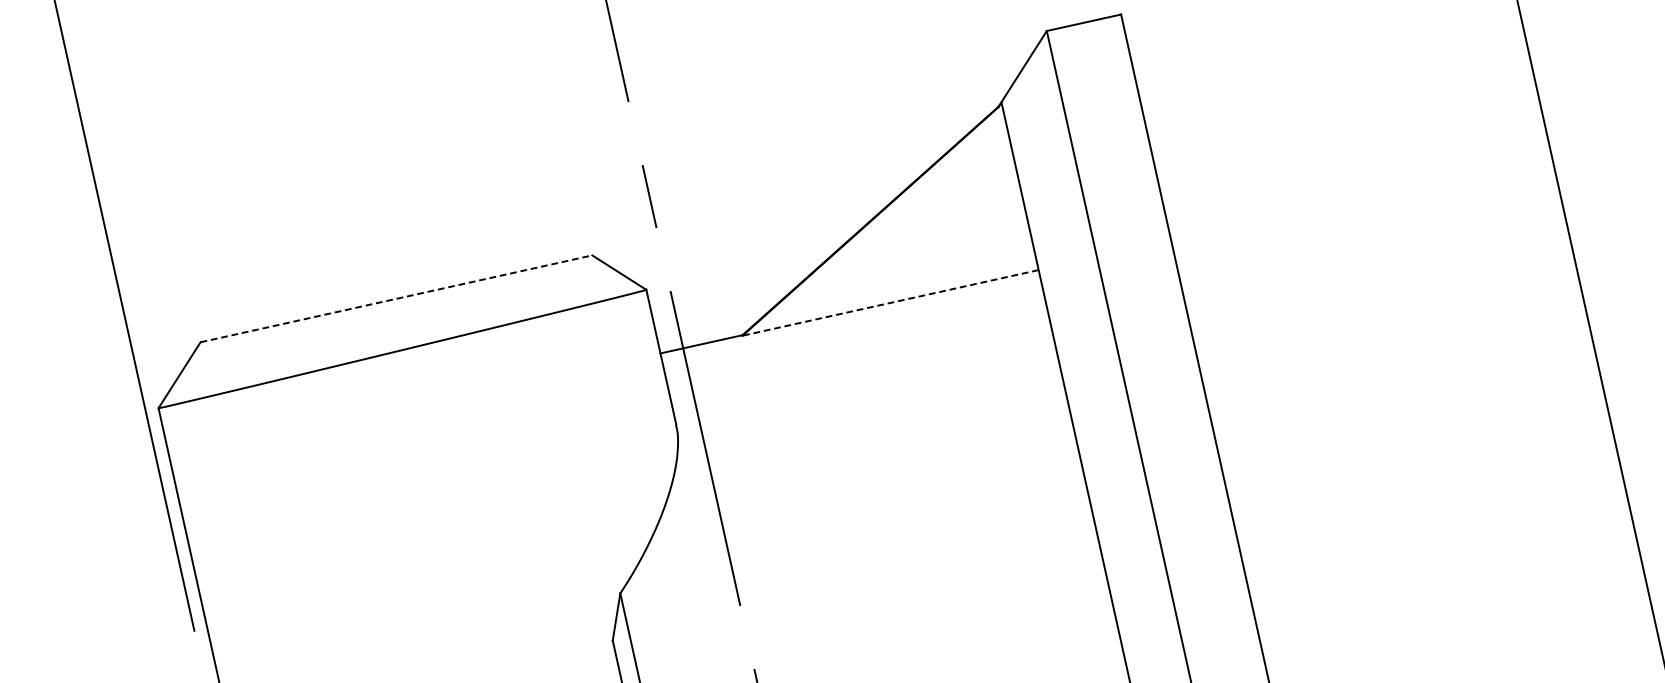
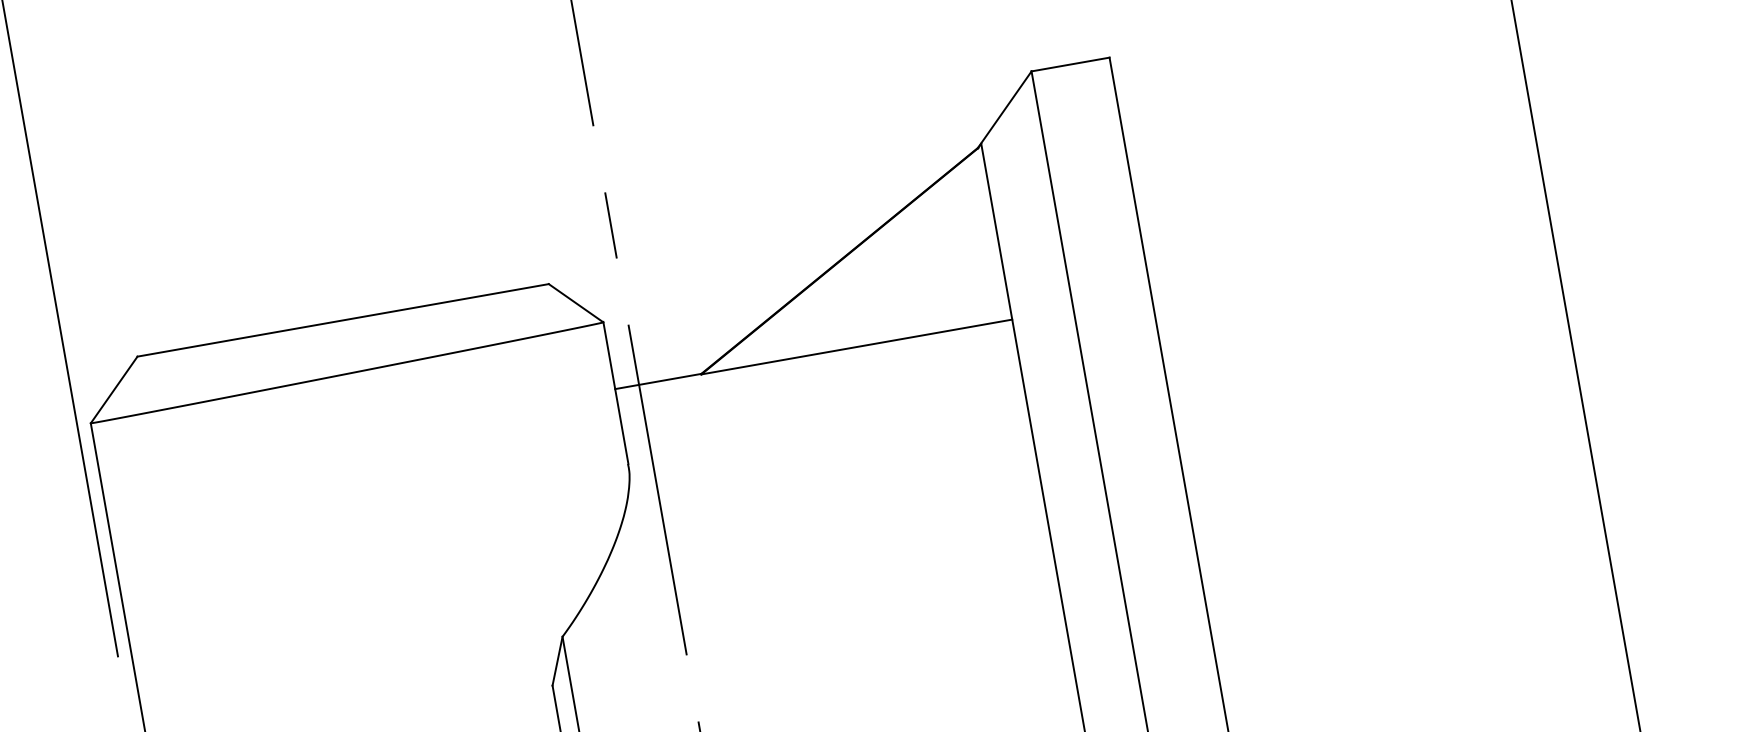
line: (396, 298) -> (343, 320), dashed -> solid
line: (890, 303) -> (856, 347), dashed -> solid

